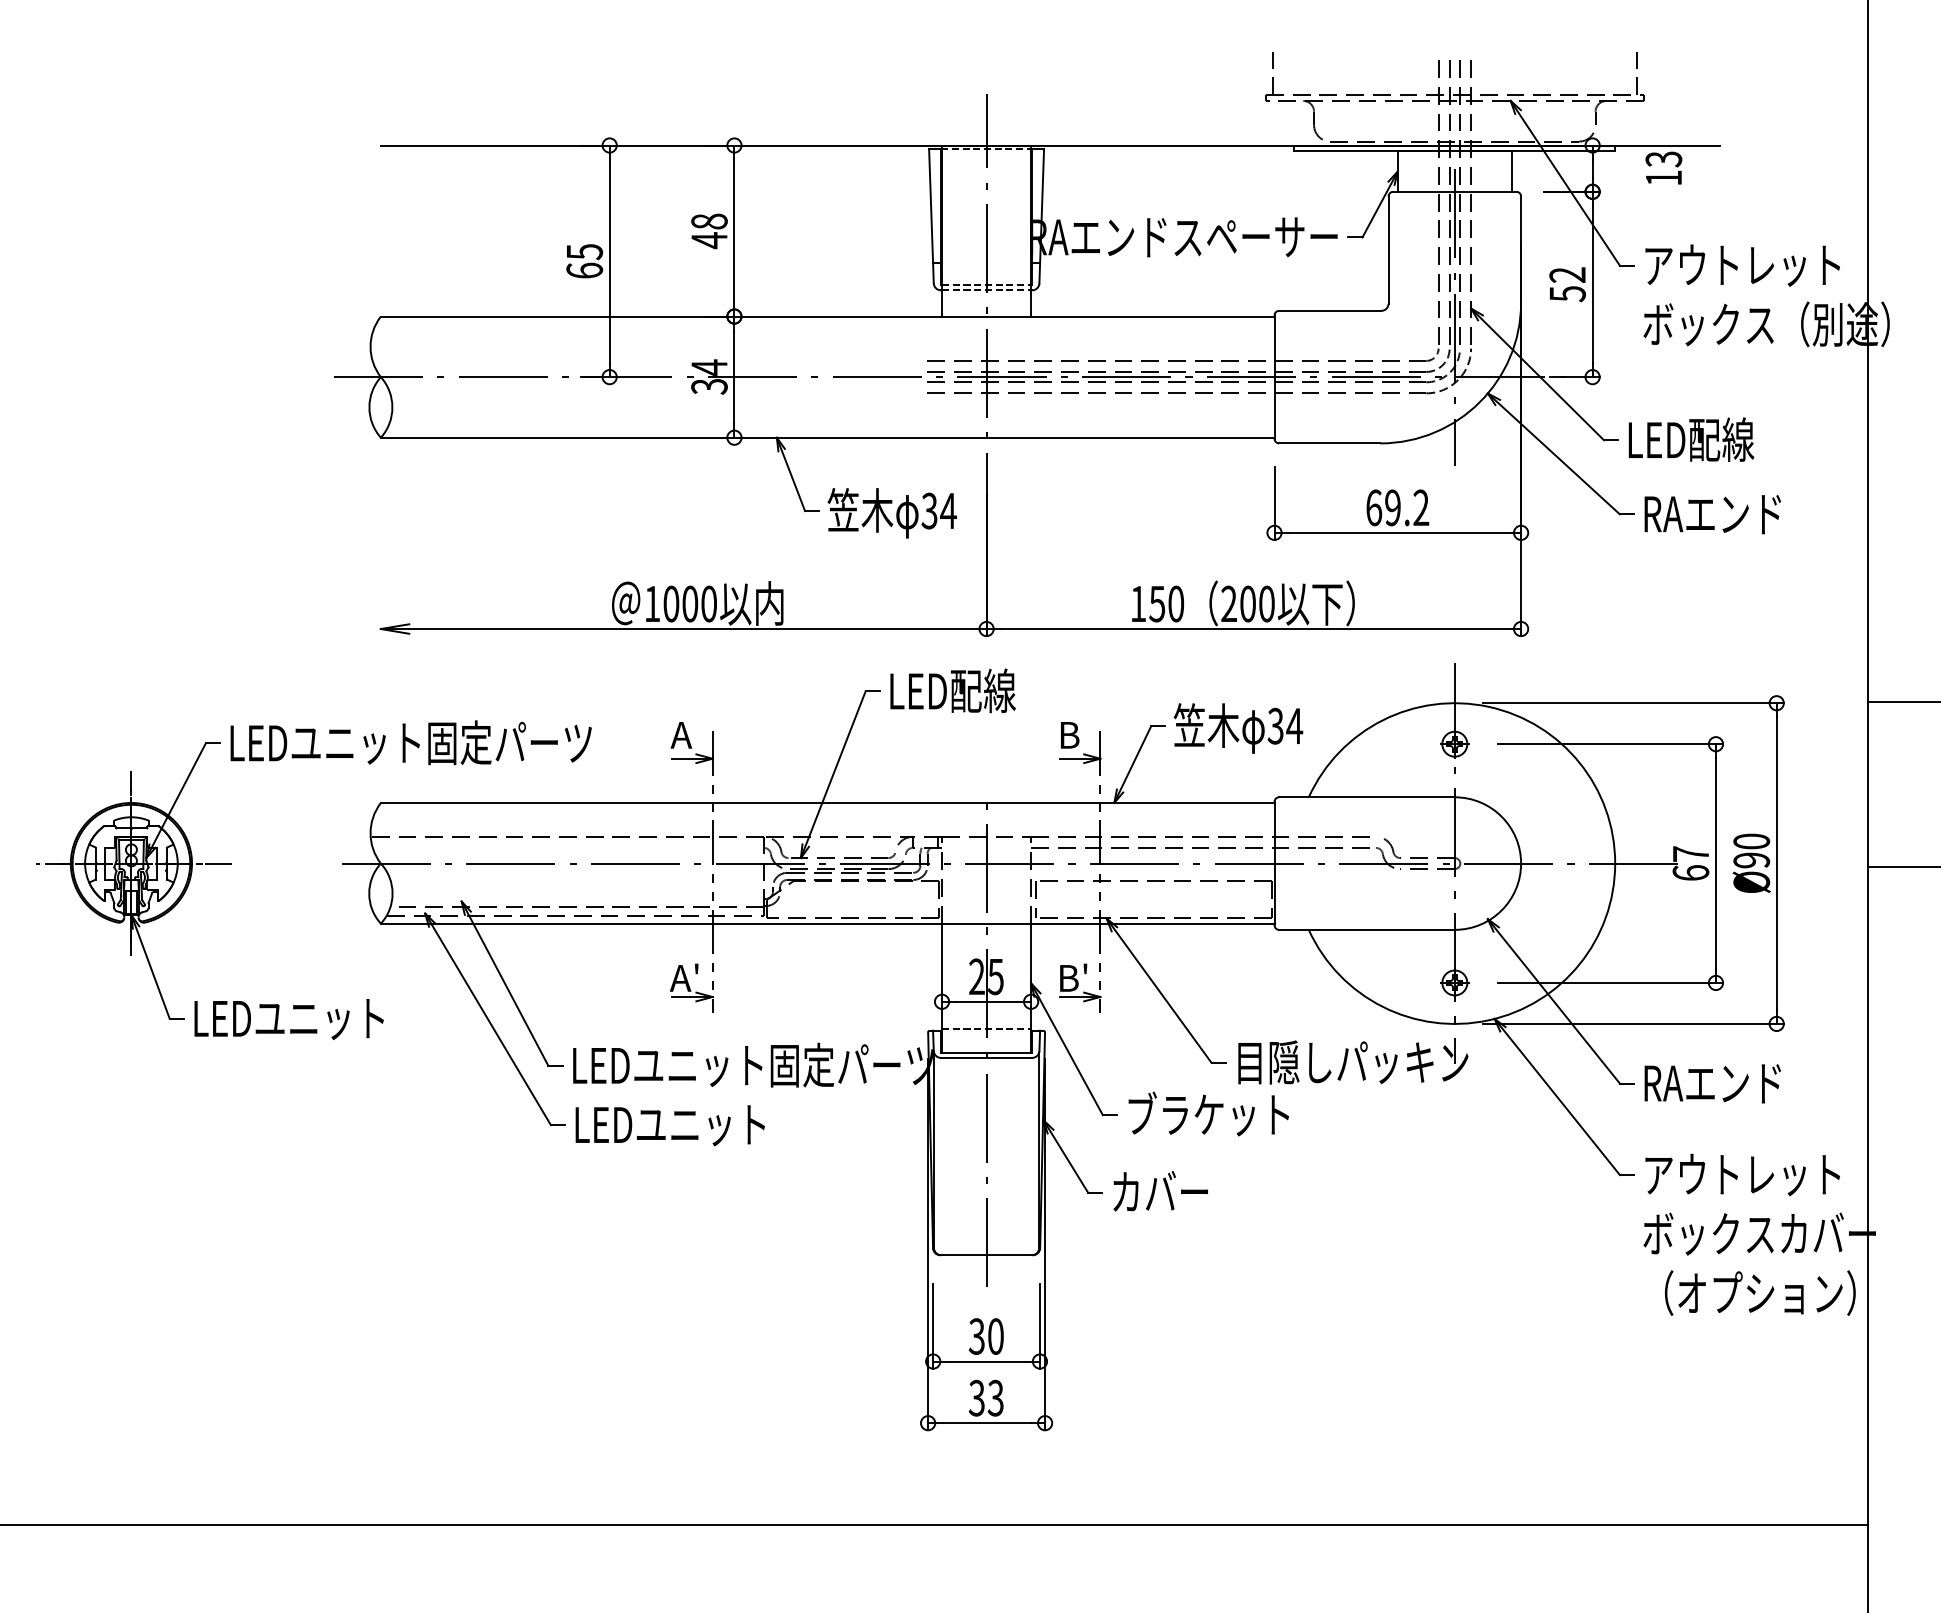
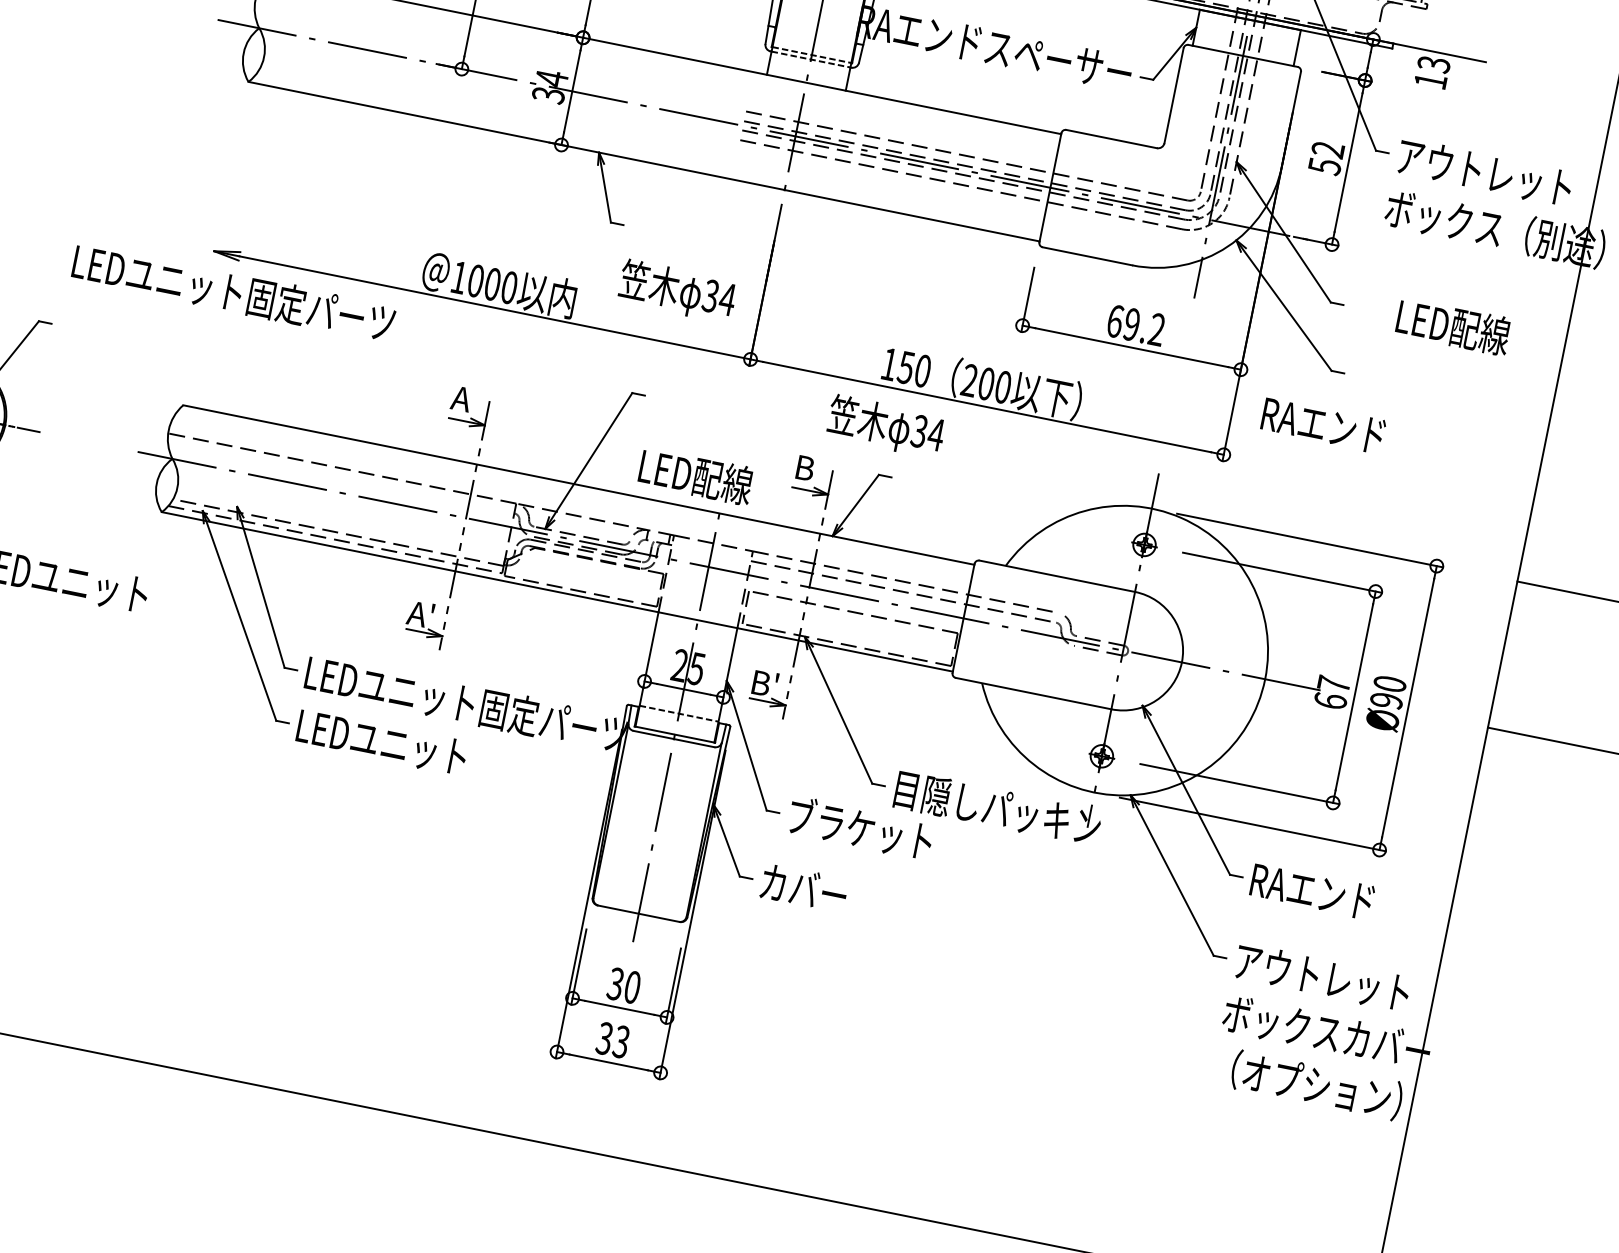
text: (1691, 439) -> (1453, 326), moved
text: (891, 513) -> (676, 291), moved
text: (1712, 514) -> (1323, 425), moved
text: (952, 690) -> (695, 475), moved
text: (1238, 728) -> (886, 426), moved
text: (410, 742) -> (233, 292), moved

